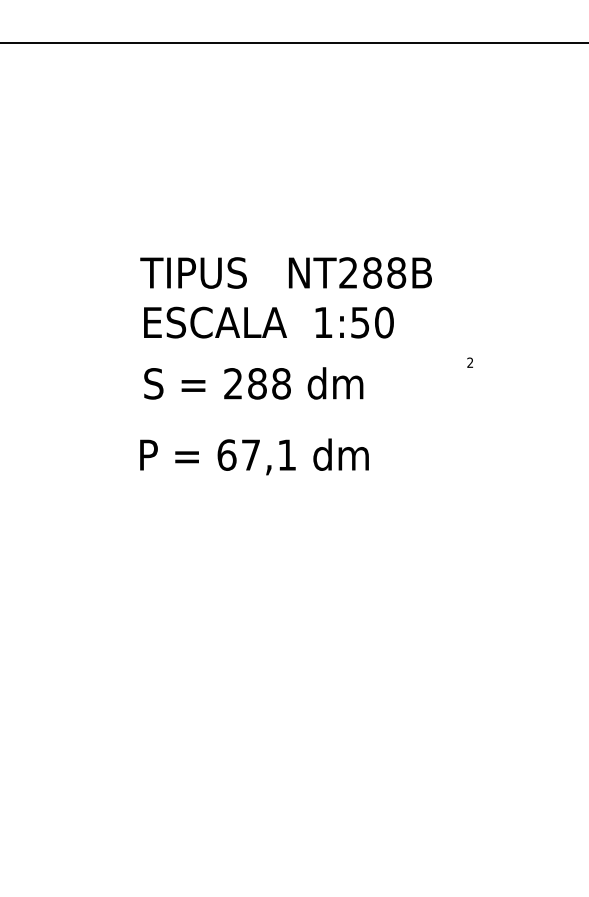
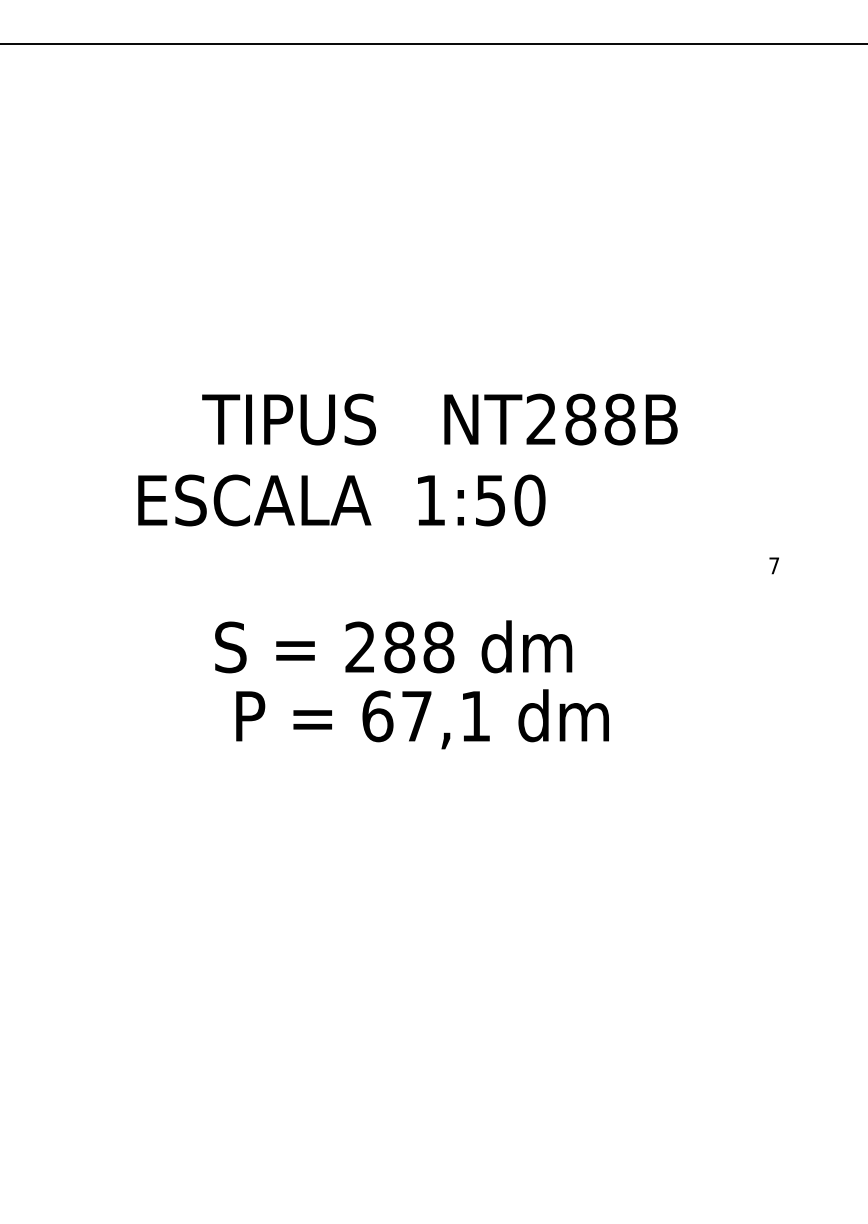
text: (285, 272) -> (438, 418), moved
text: (268, 322) -> (341, 500), moved
text: (470, 362) -> (774, 565), 2 -> 7
text: (253, 383) -> (393, 646), moved

